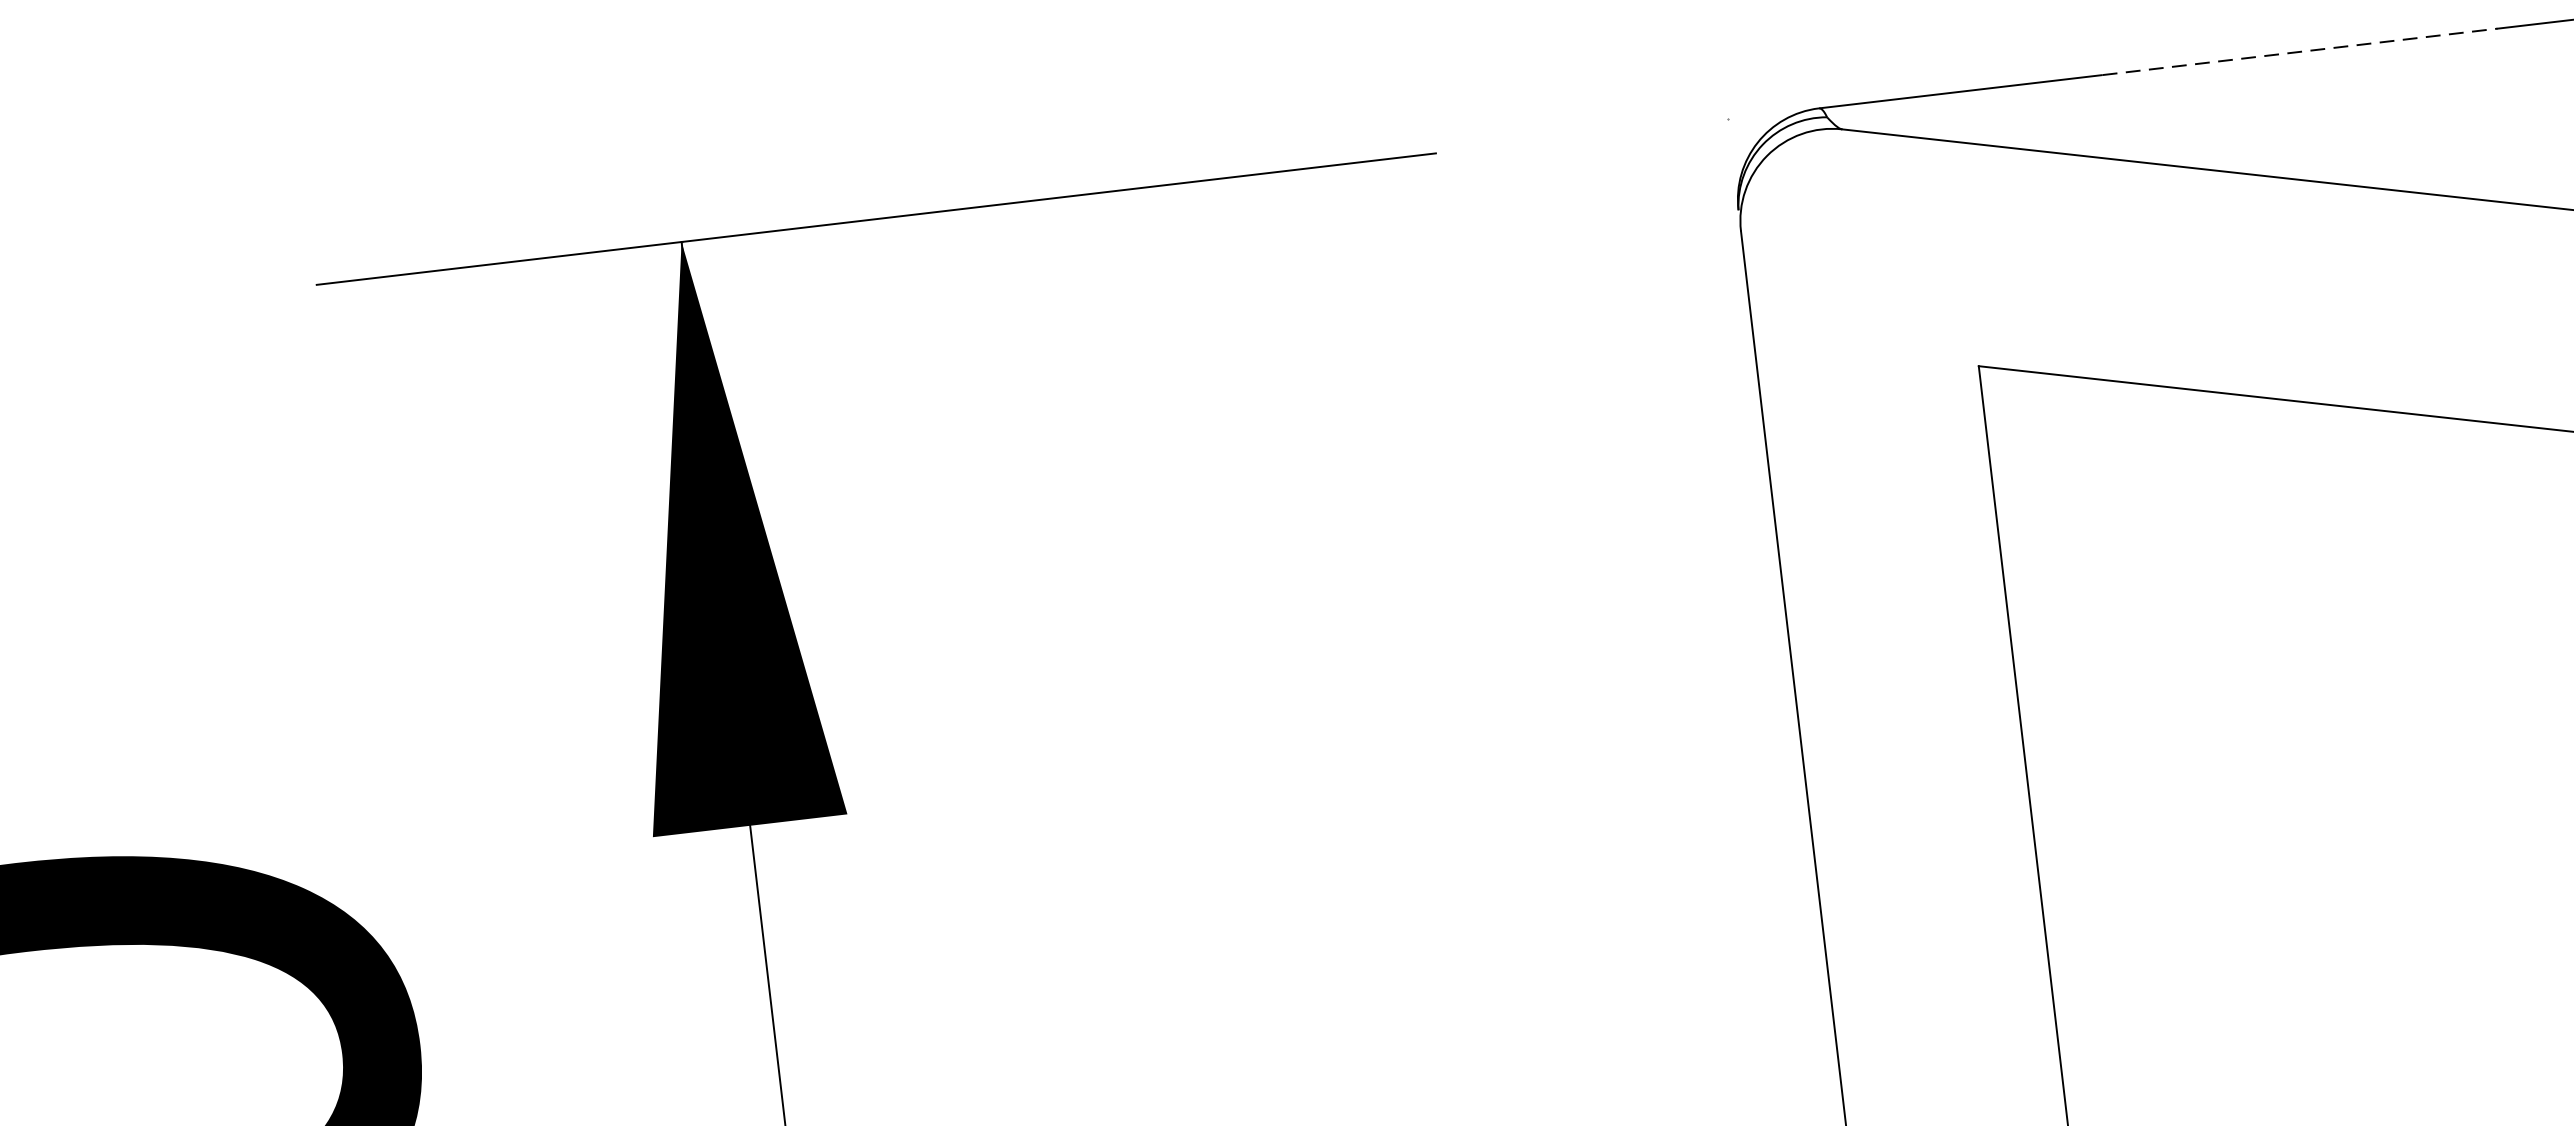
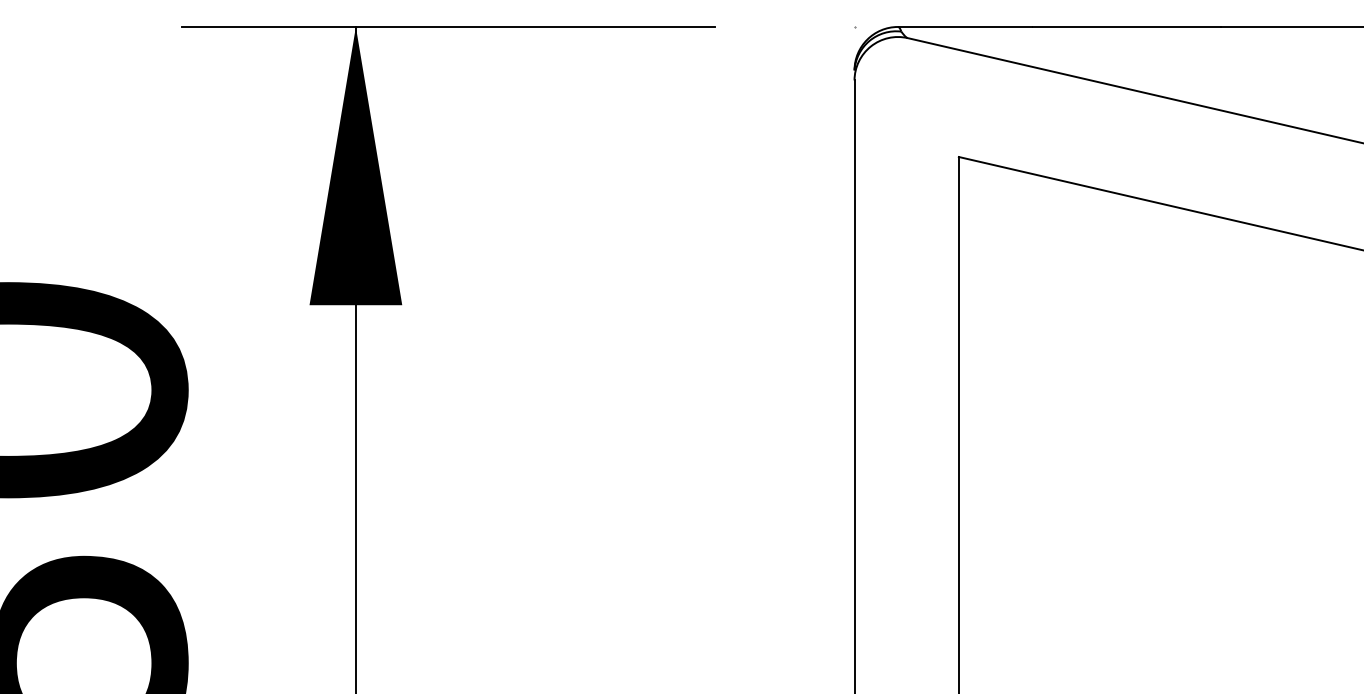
line: (2300, 50) -> (1127, 26), dashed -> solid

